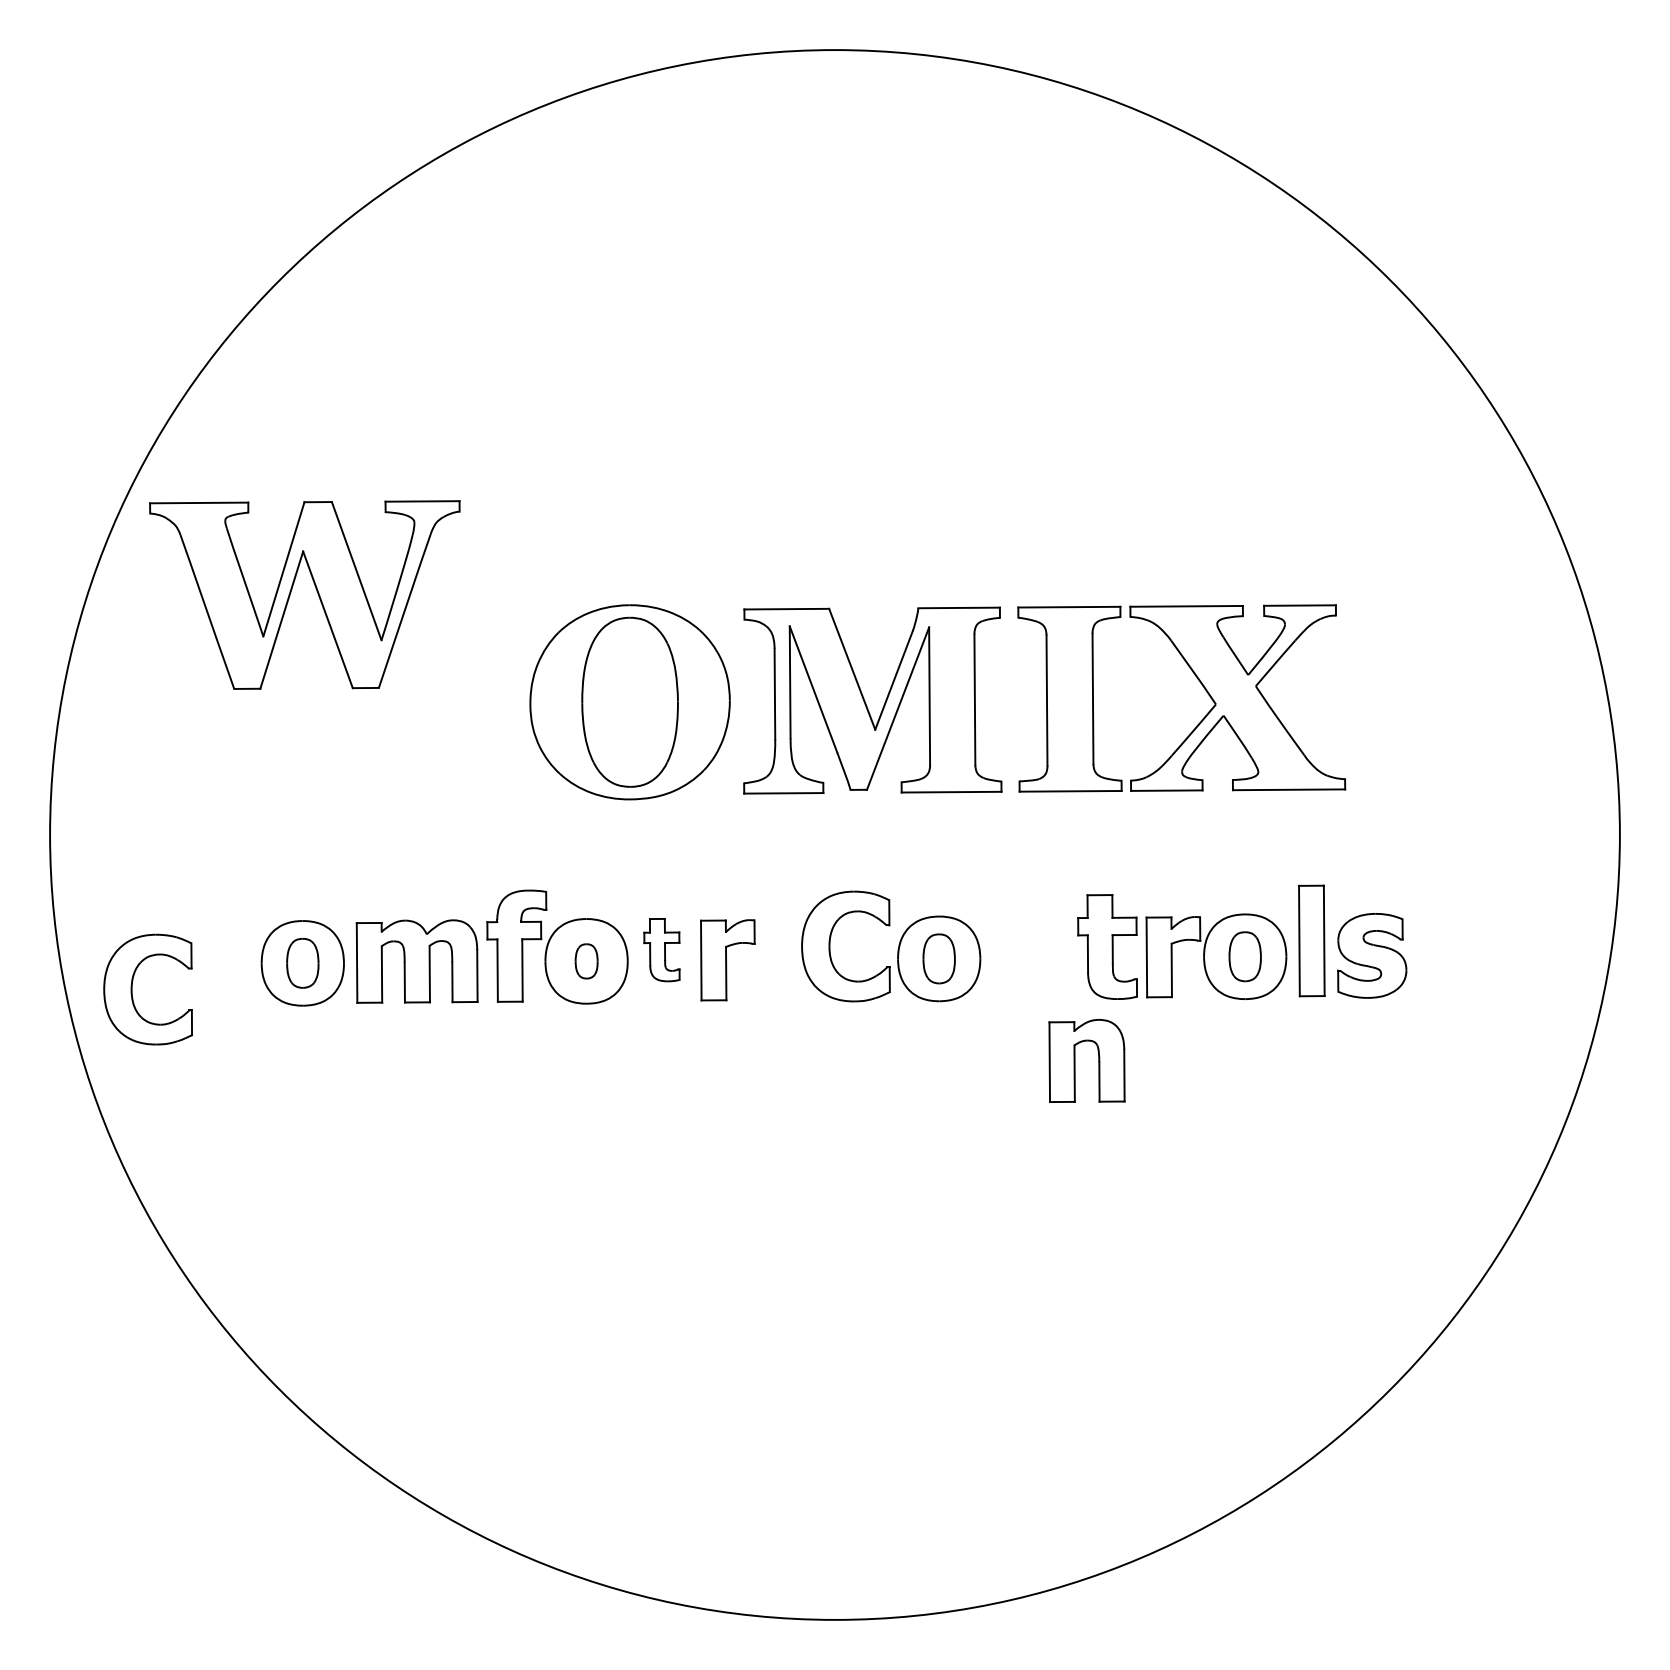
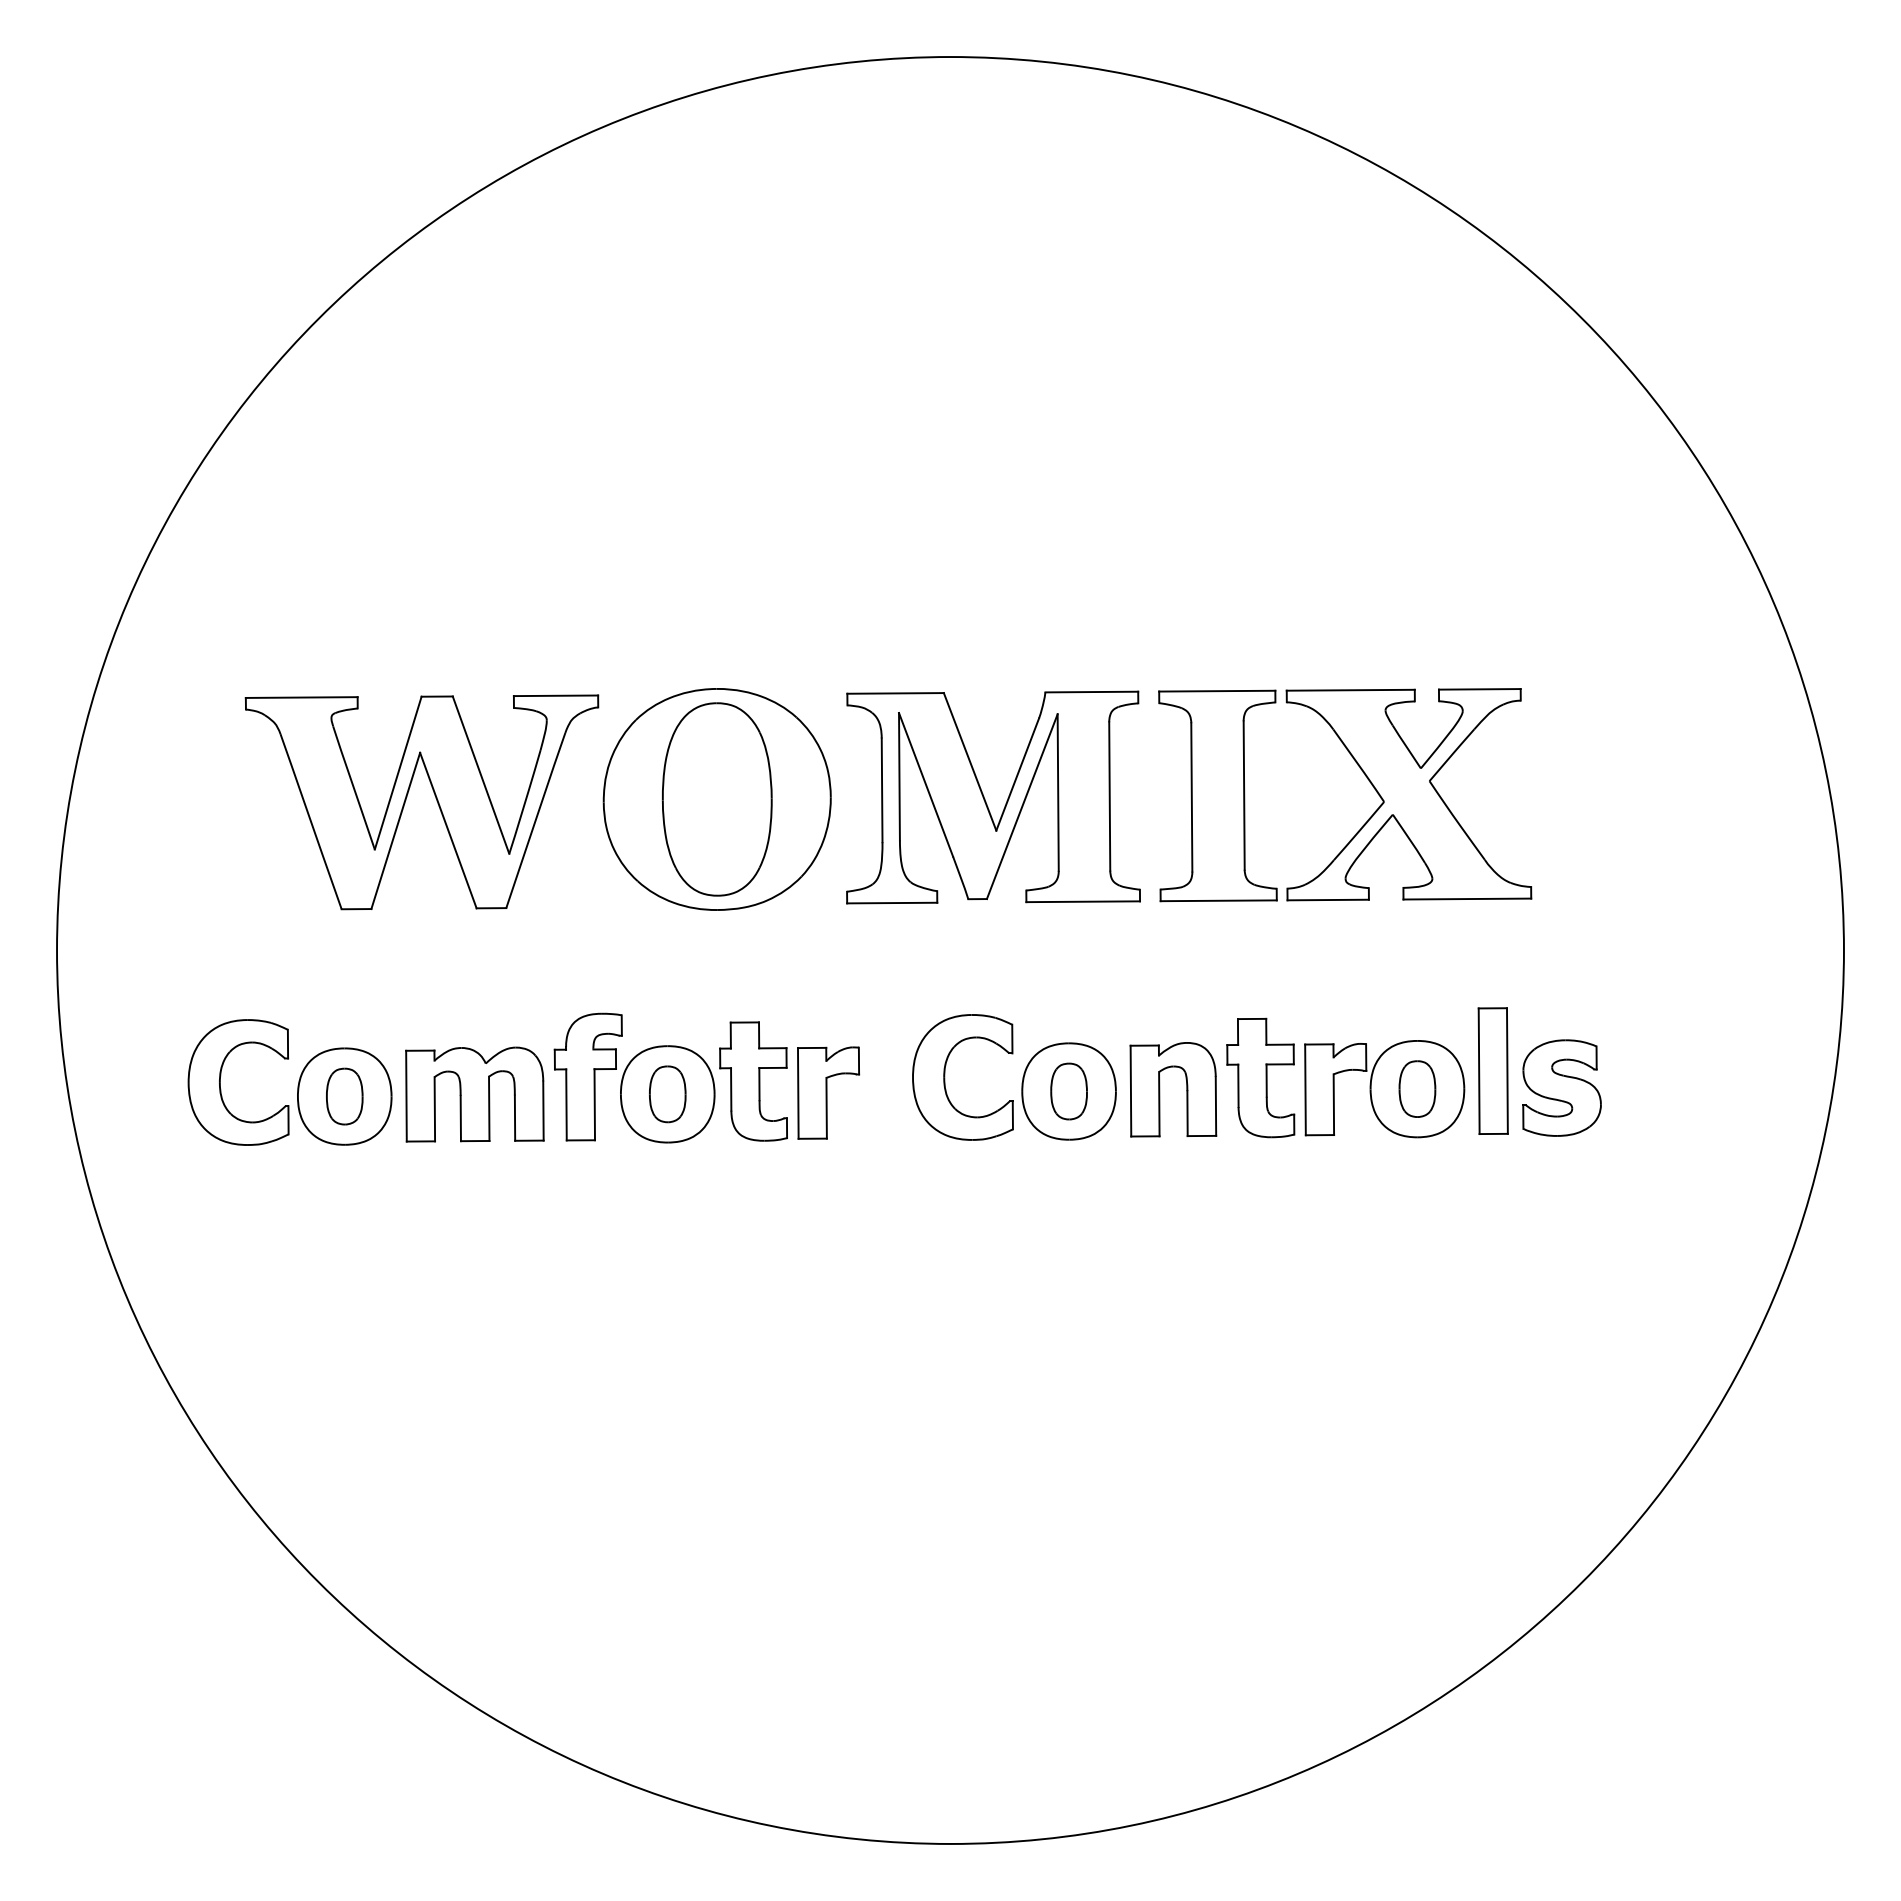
part: (316, 591) -> (435, 798), moved
part: (661, 950) -> (753, 1081), size x1.67
part: (586, 961) -> (667, 1094), size x1.43
part: (132, 989) -> (220, 1082), moved
part: (1075, 1060) -> (1160, 1089), moved

